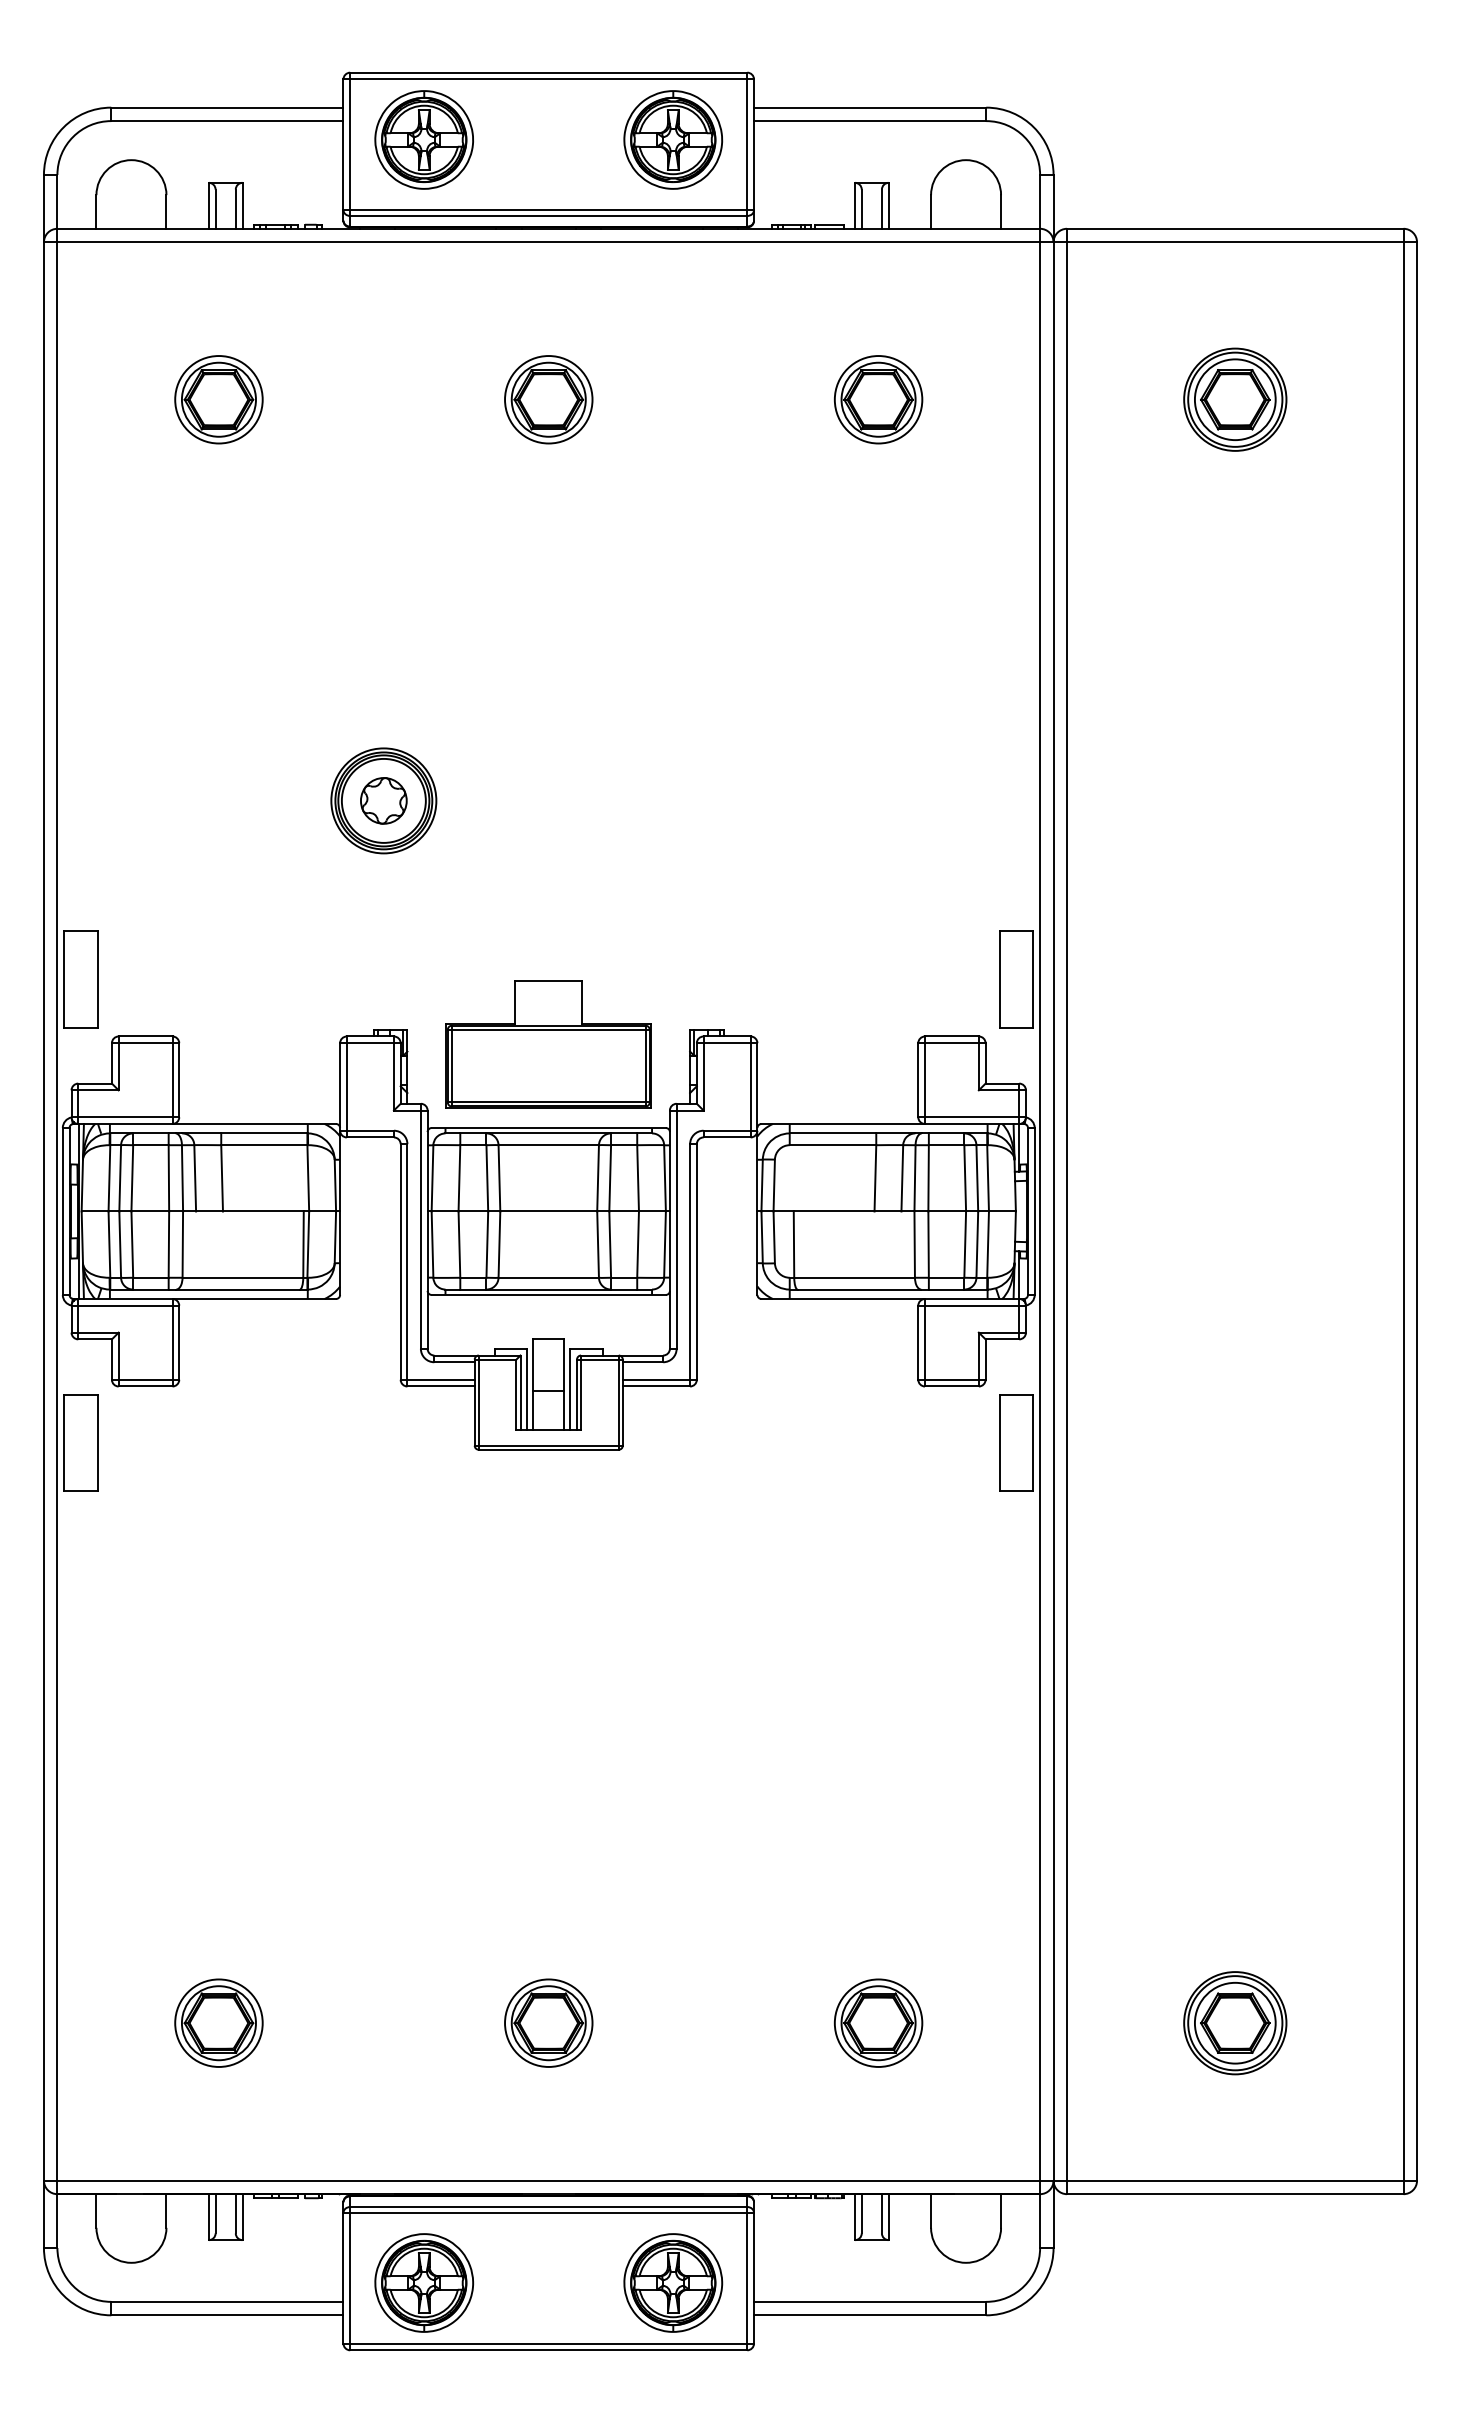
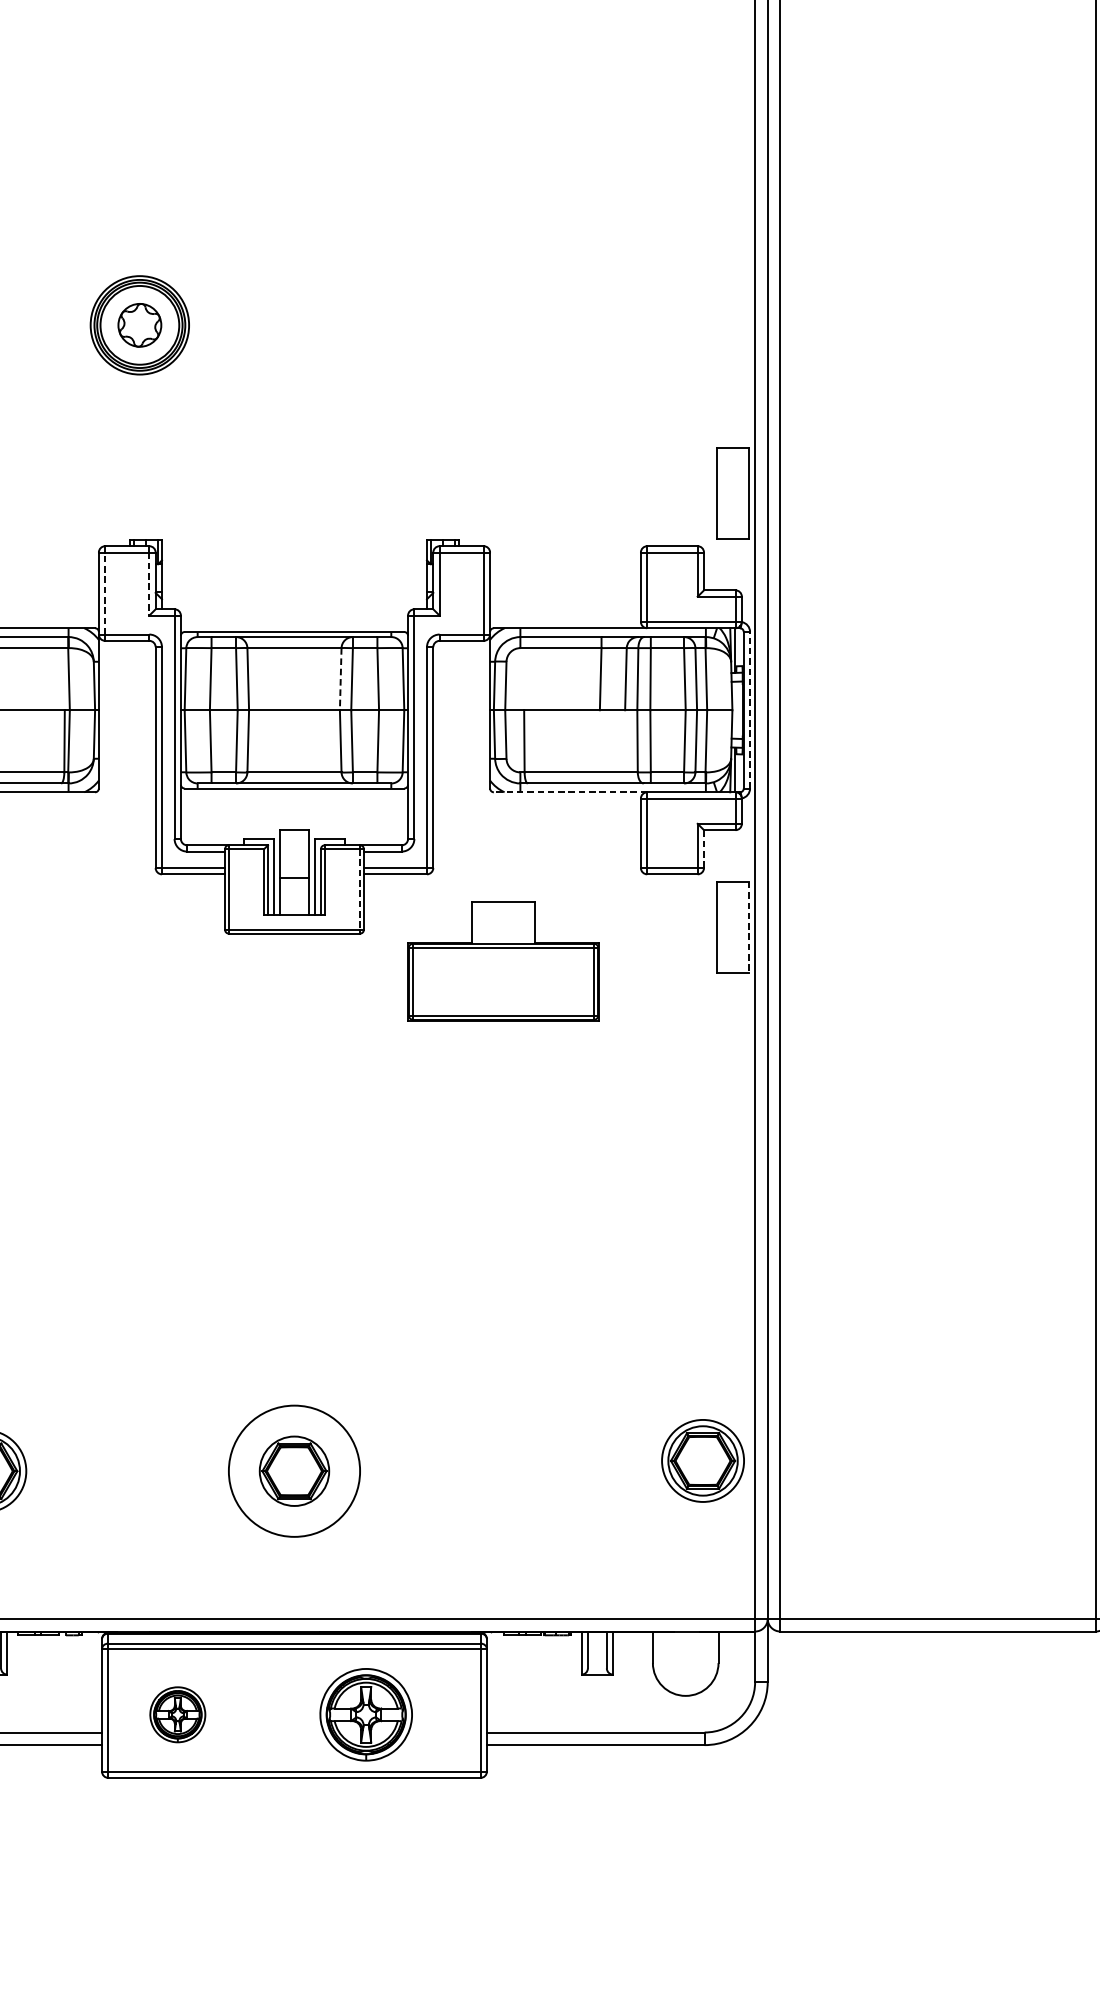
part: (548, 1044) -> (503, 961), moved
line: (393, 1076) -> (148, 583), solid -> dashed
line: (346, 1086) -> (104, 593), solid -> dashed
line: (598, 1178) -> (341, 679), solid -> dashed
line: (1034, 1210) -> (749, 709), solid -> dashed
line: (843, 1298) -> (570, 791), solid -> dashed
line: (985, 1359) -> (703, 849), solid -> dashed
line: (618, 1403) -> (359, 890), solid -> dashed
line: (1033, 1443) -> (748, 927), solid -> dashed
circle: (548, 2022) -> (294, 1470), size x1.6
part: (878, 2022) -> (702, 1460), moved
part: (1235, 2023) -> (938, 1471), removed
part: (424, 2282) -> (177, 1714), size x0.6
part: (673, 2282) -> (366, 1714), moved

